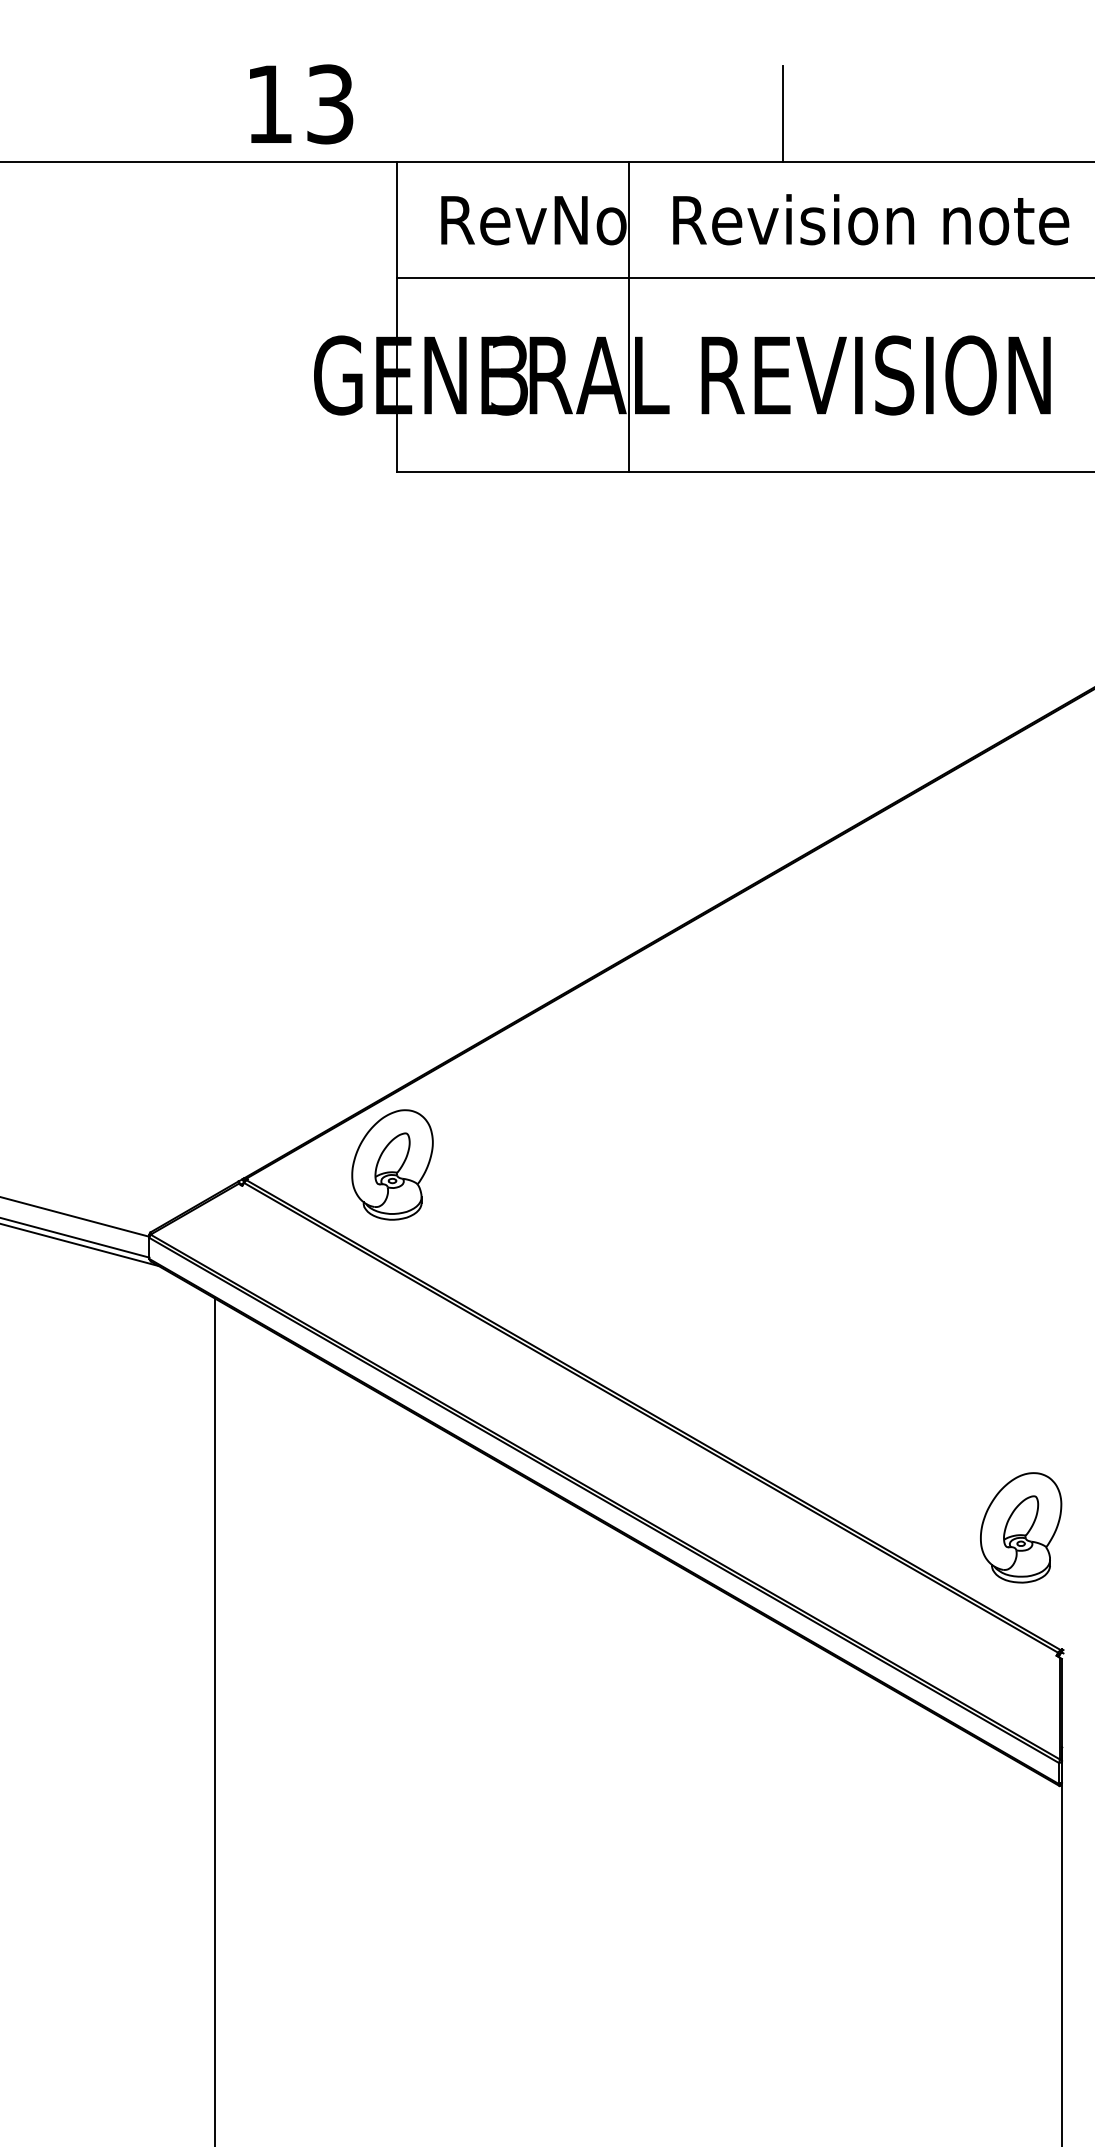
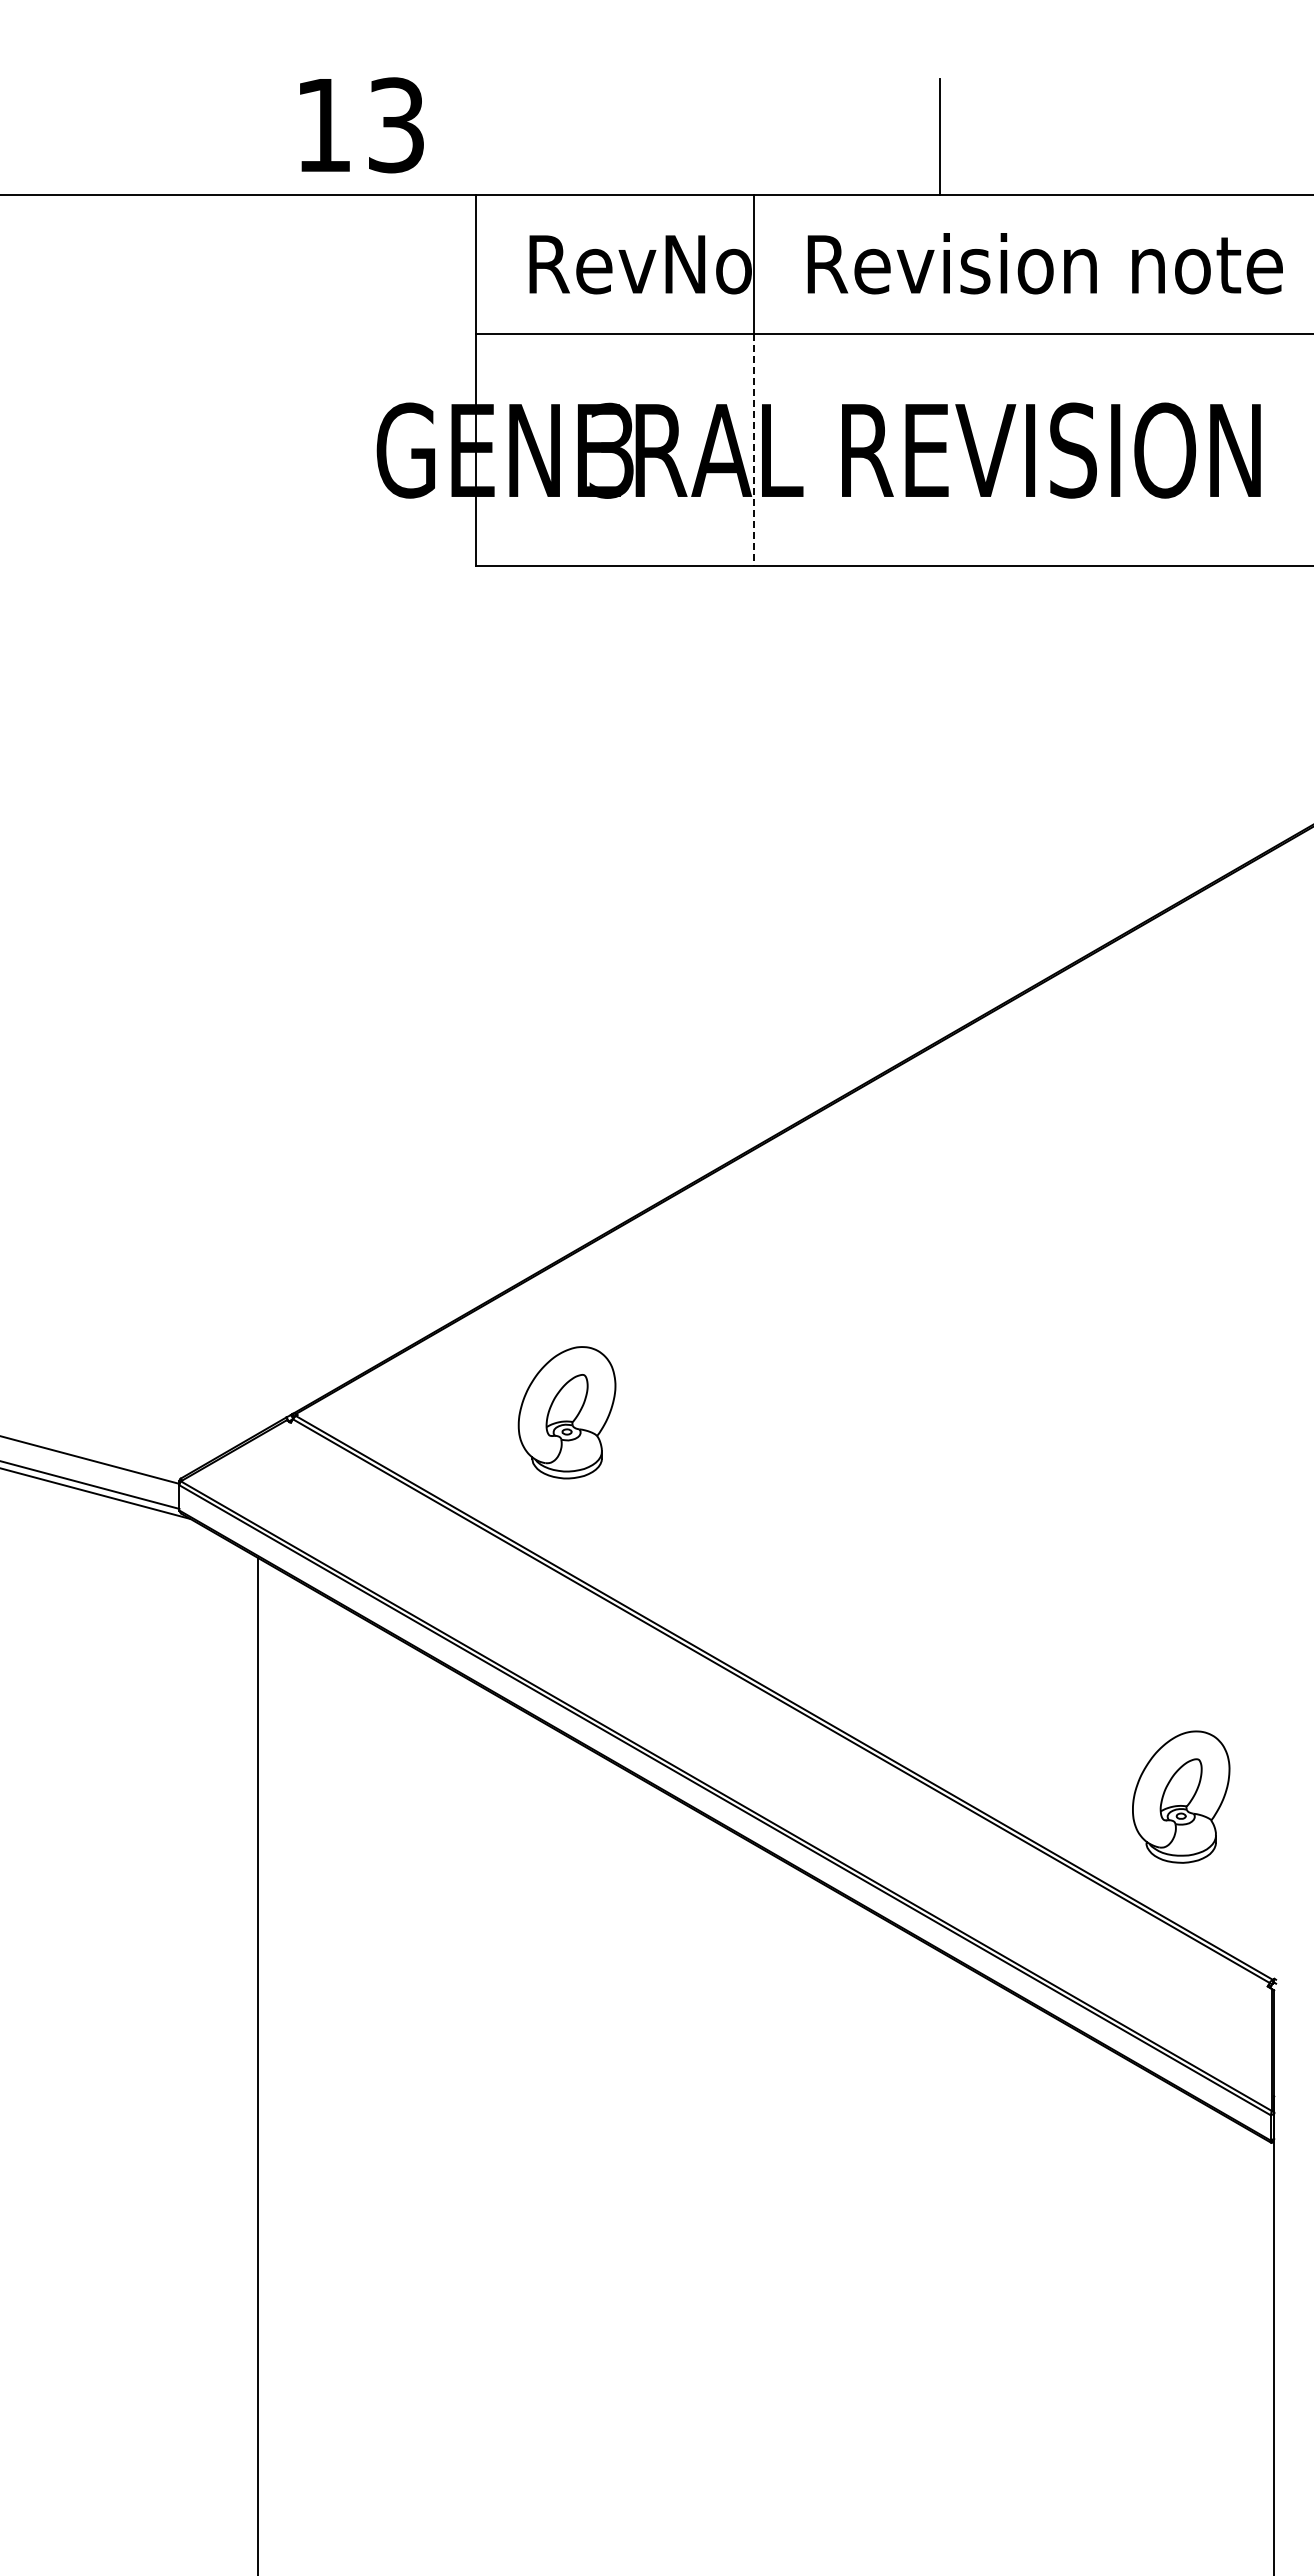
line: (628, 374) -> (754, 449), solid -> dashed
part: (392, 1164) -> (566, 1412), moved
part: (1021, 1527) -> (1181, 1796), moved

